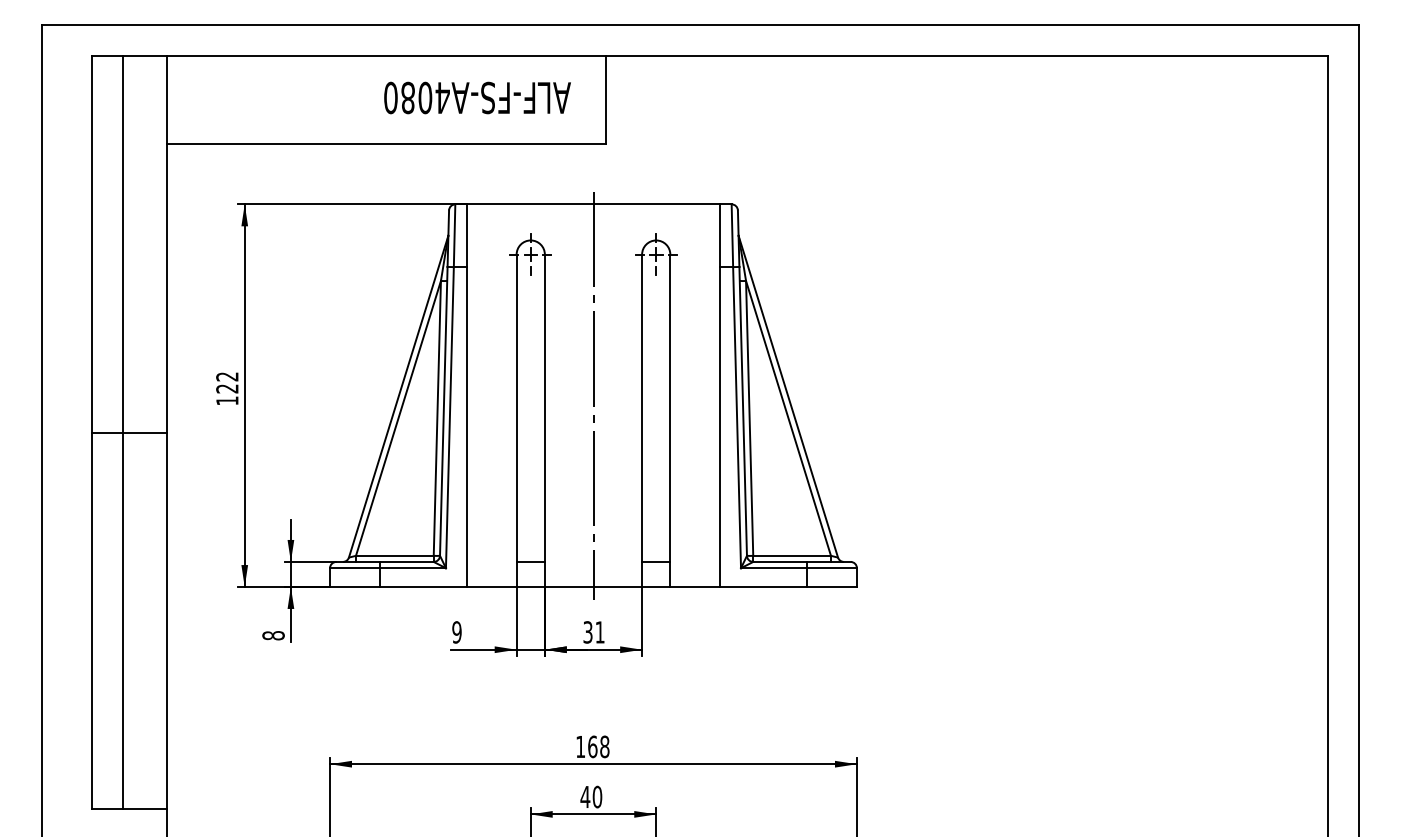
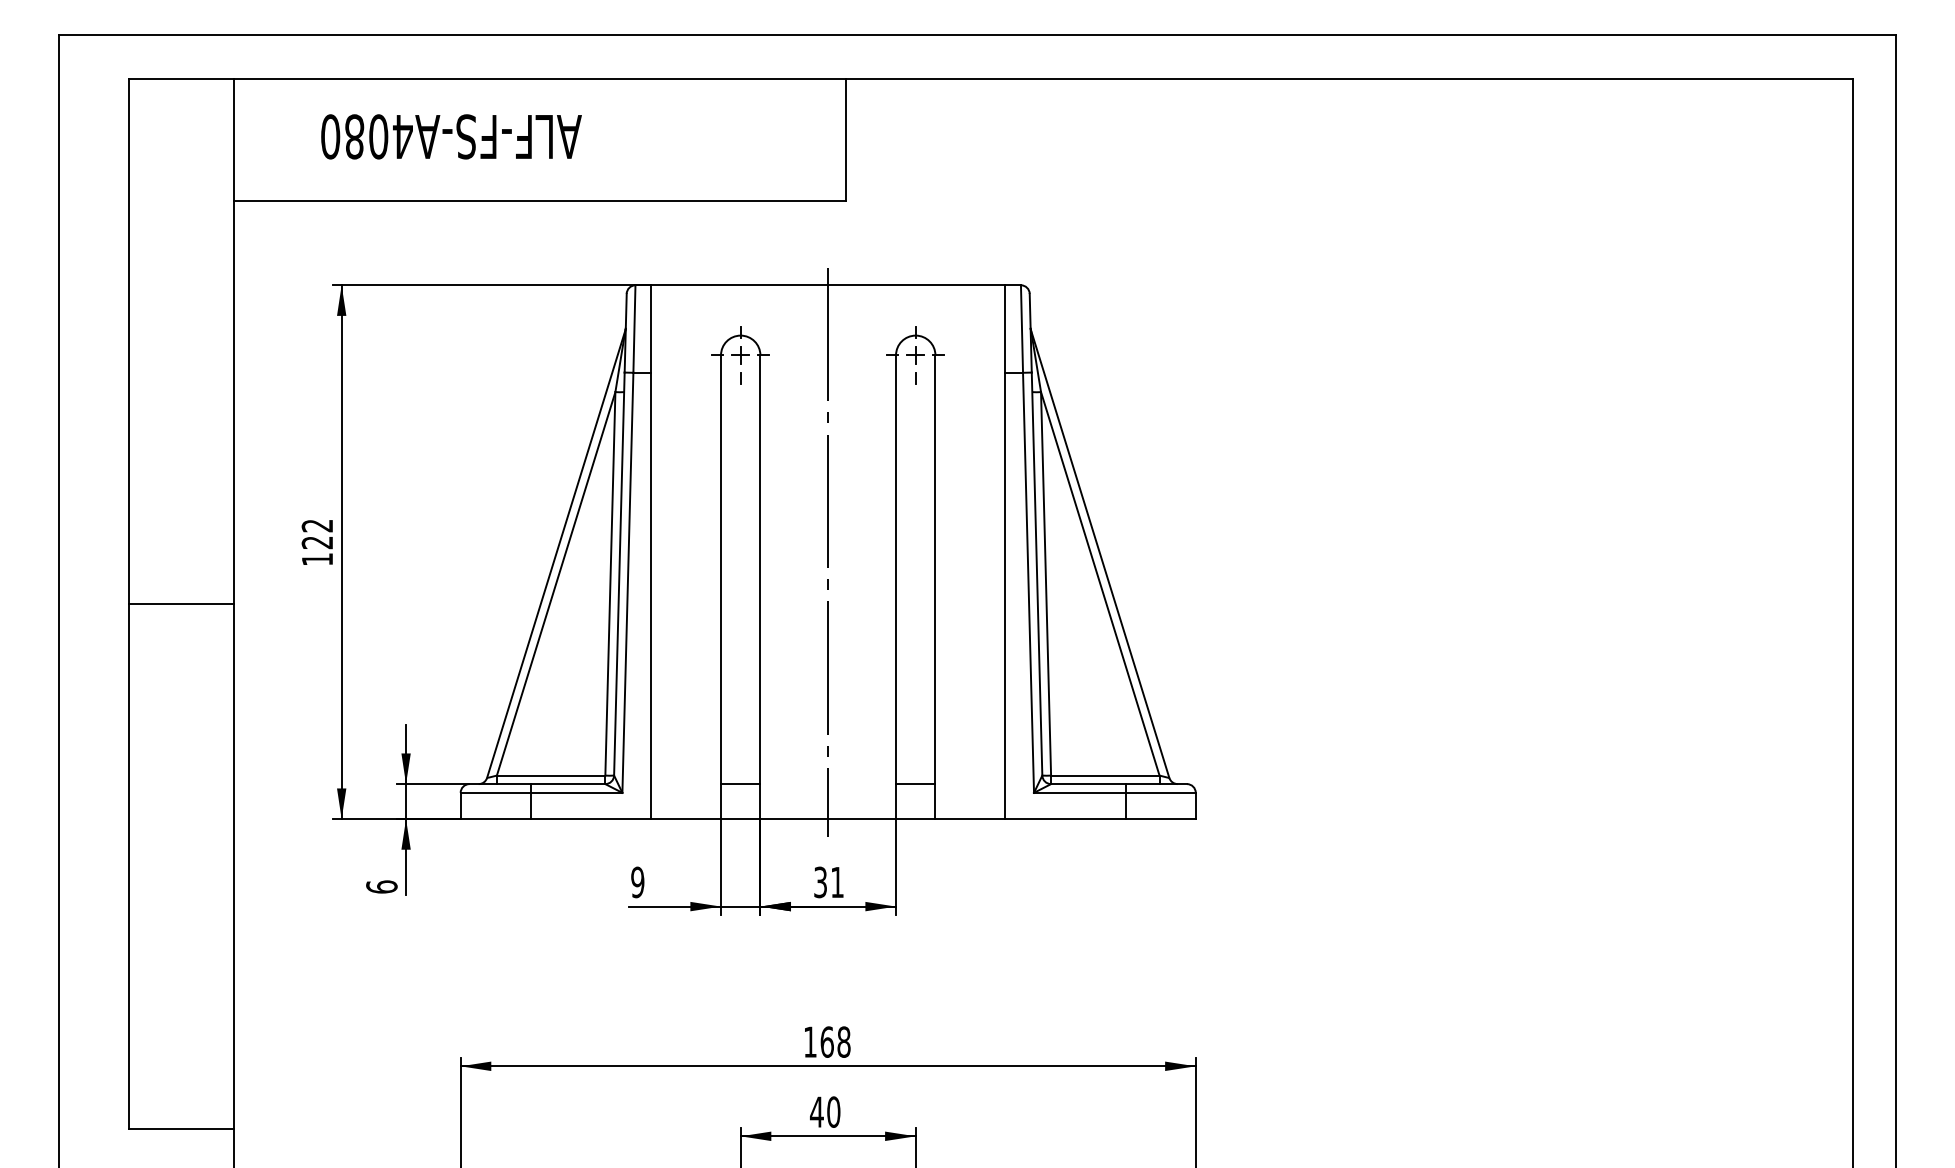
text: (477, 97) -> (451, 136), moved
line: (123, 432) -> (172, 603), removed
text: (273, 635) -> (381, 886), 8 -> 6

